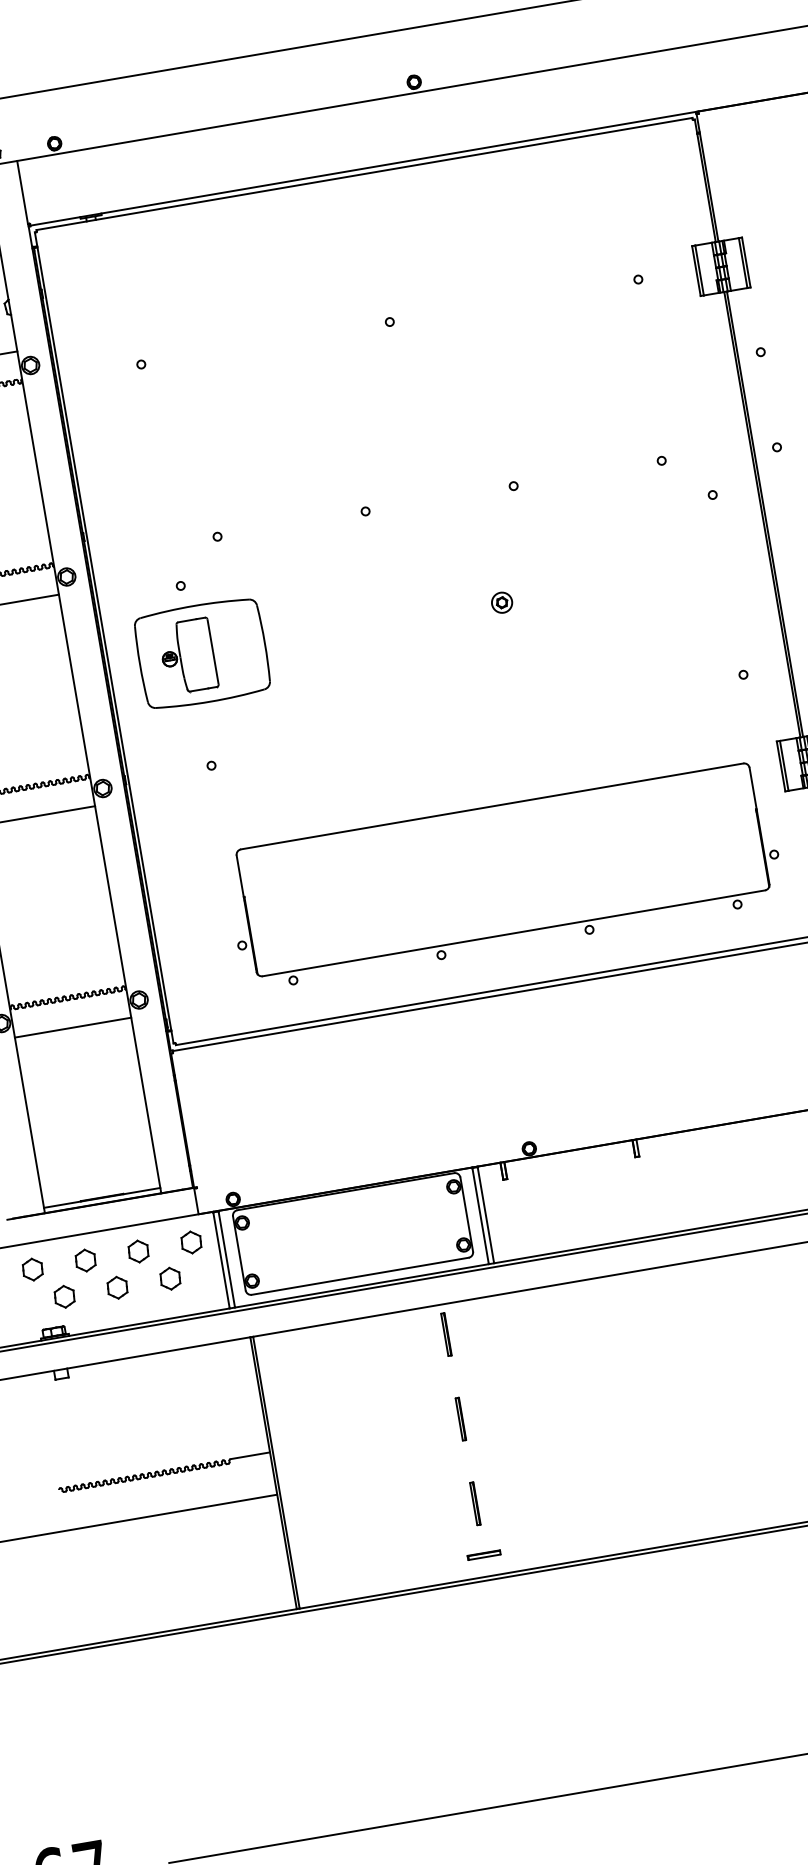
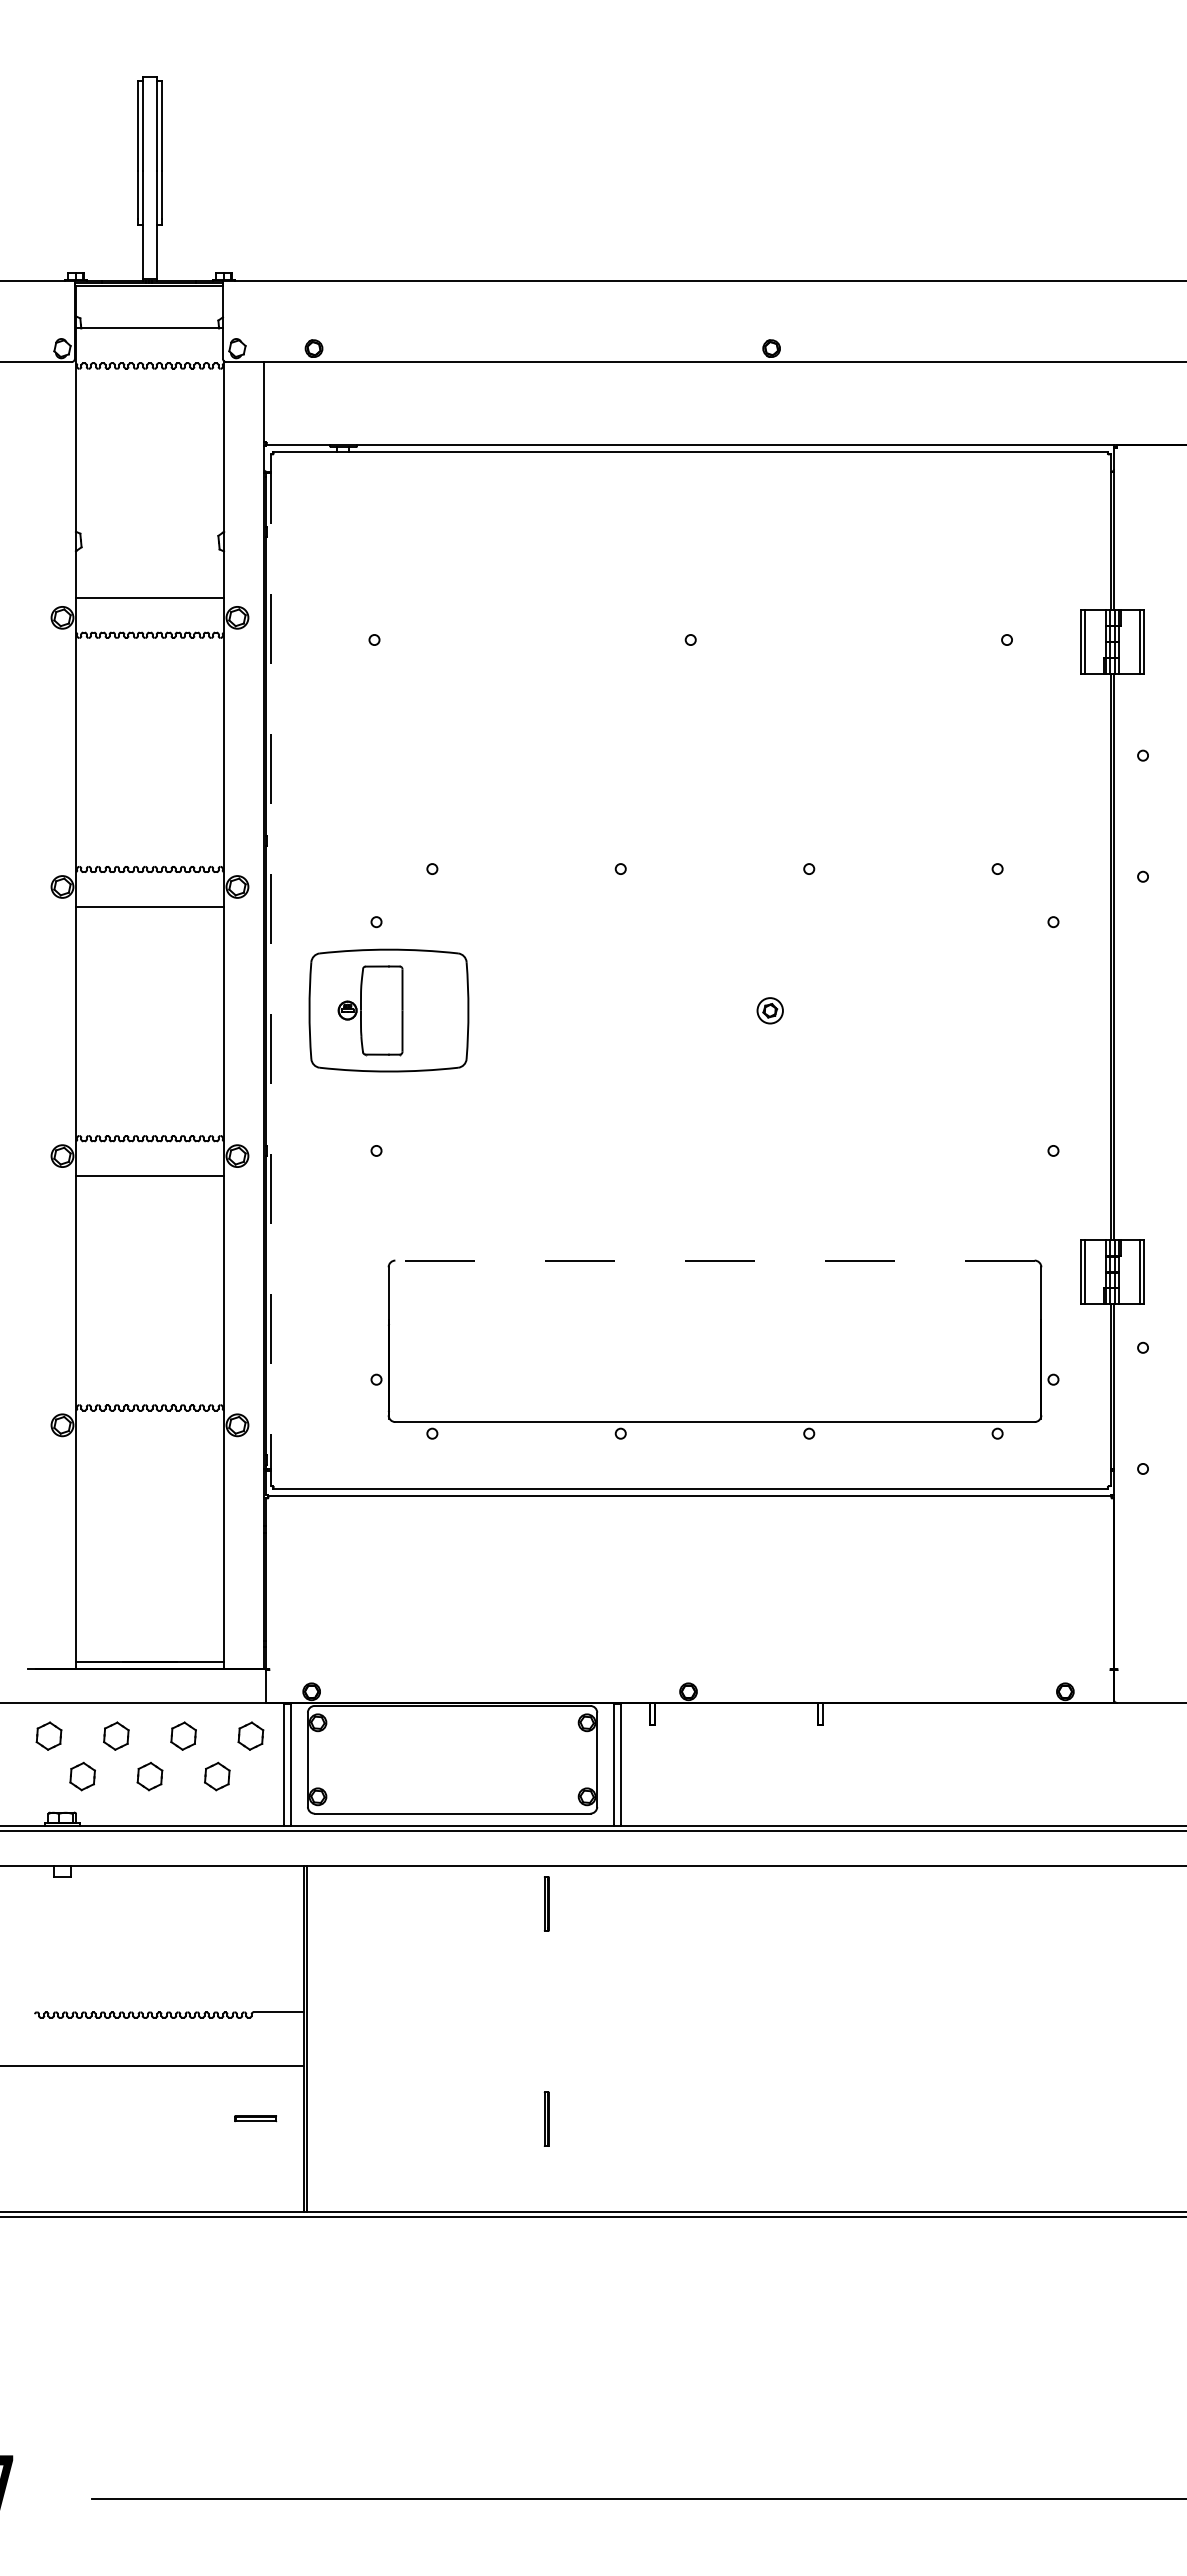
line: (103, 638) -> (270, 970), solid -> dashed
line: (492, 806) -> (715, 1260), solid -> dashed
line: (72, 1027) -> (149, 1445), removed
part: (460, 1419) -> (546, 2011), removed
part: (483, 1555) -> (255, 2118), moved

